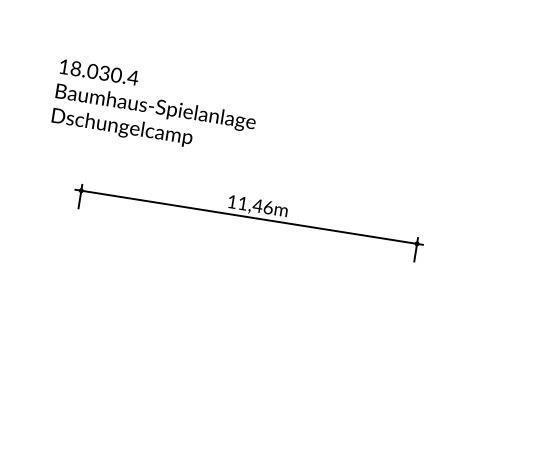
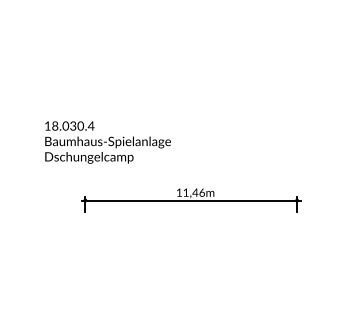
text: (154, 107) -> (107, 142), moved

